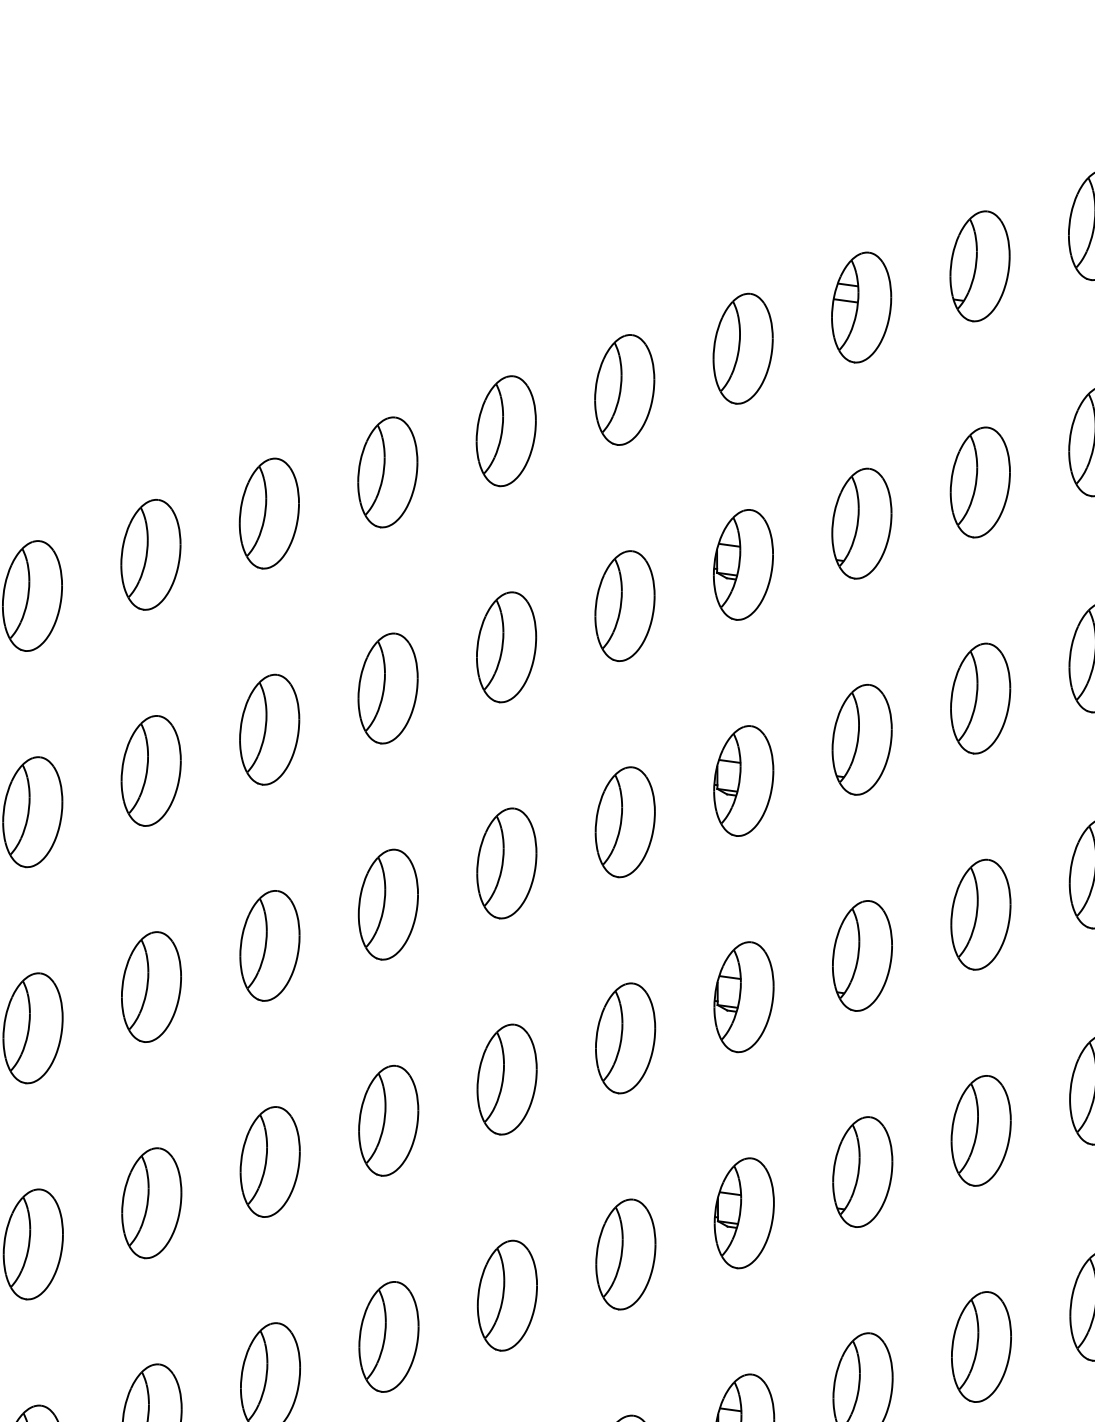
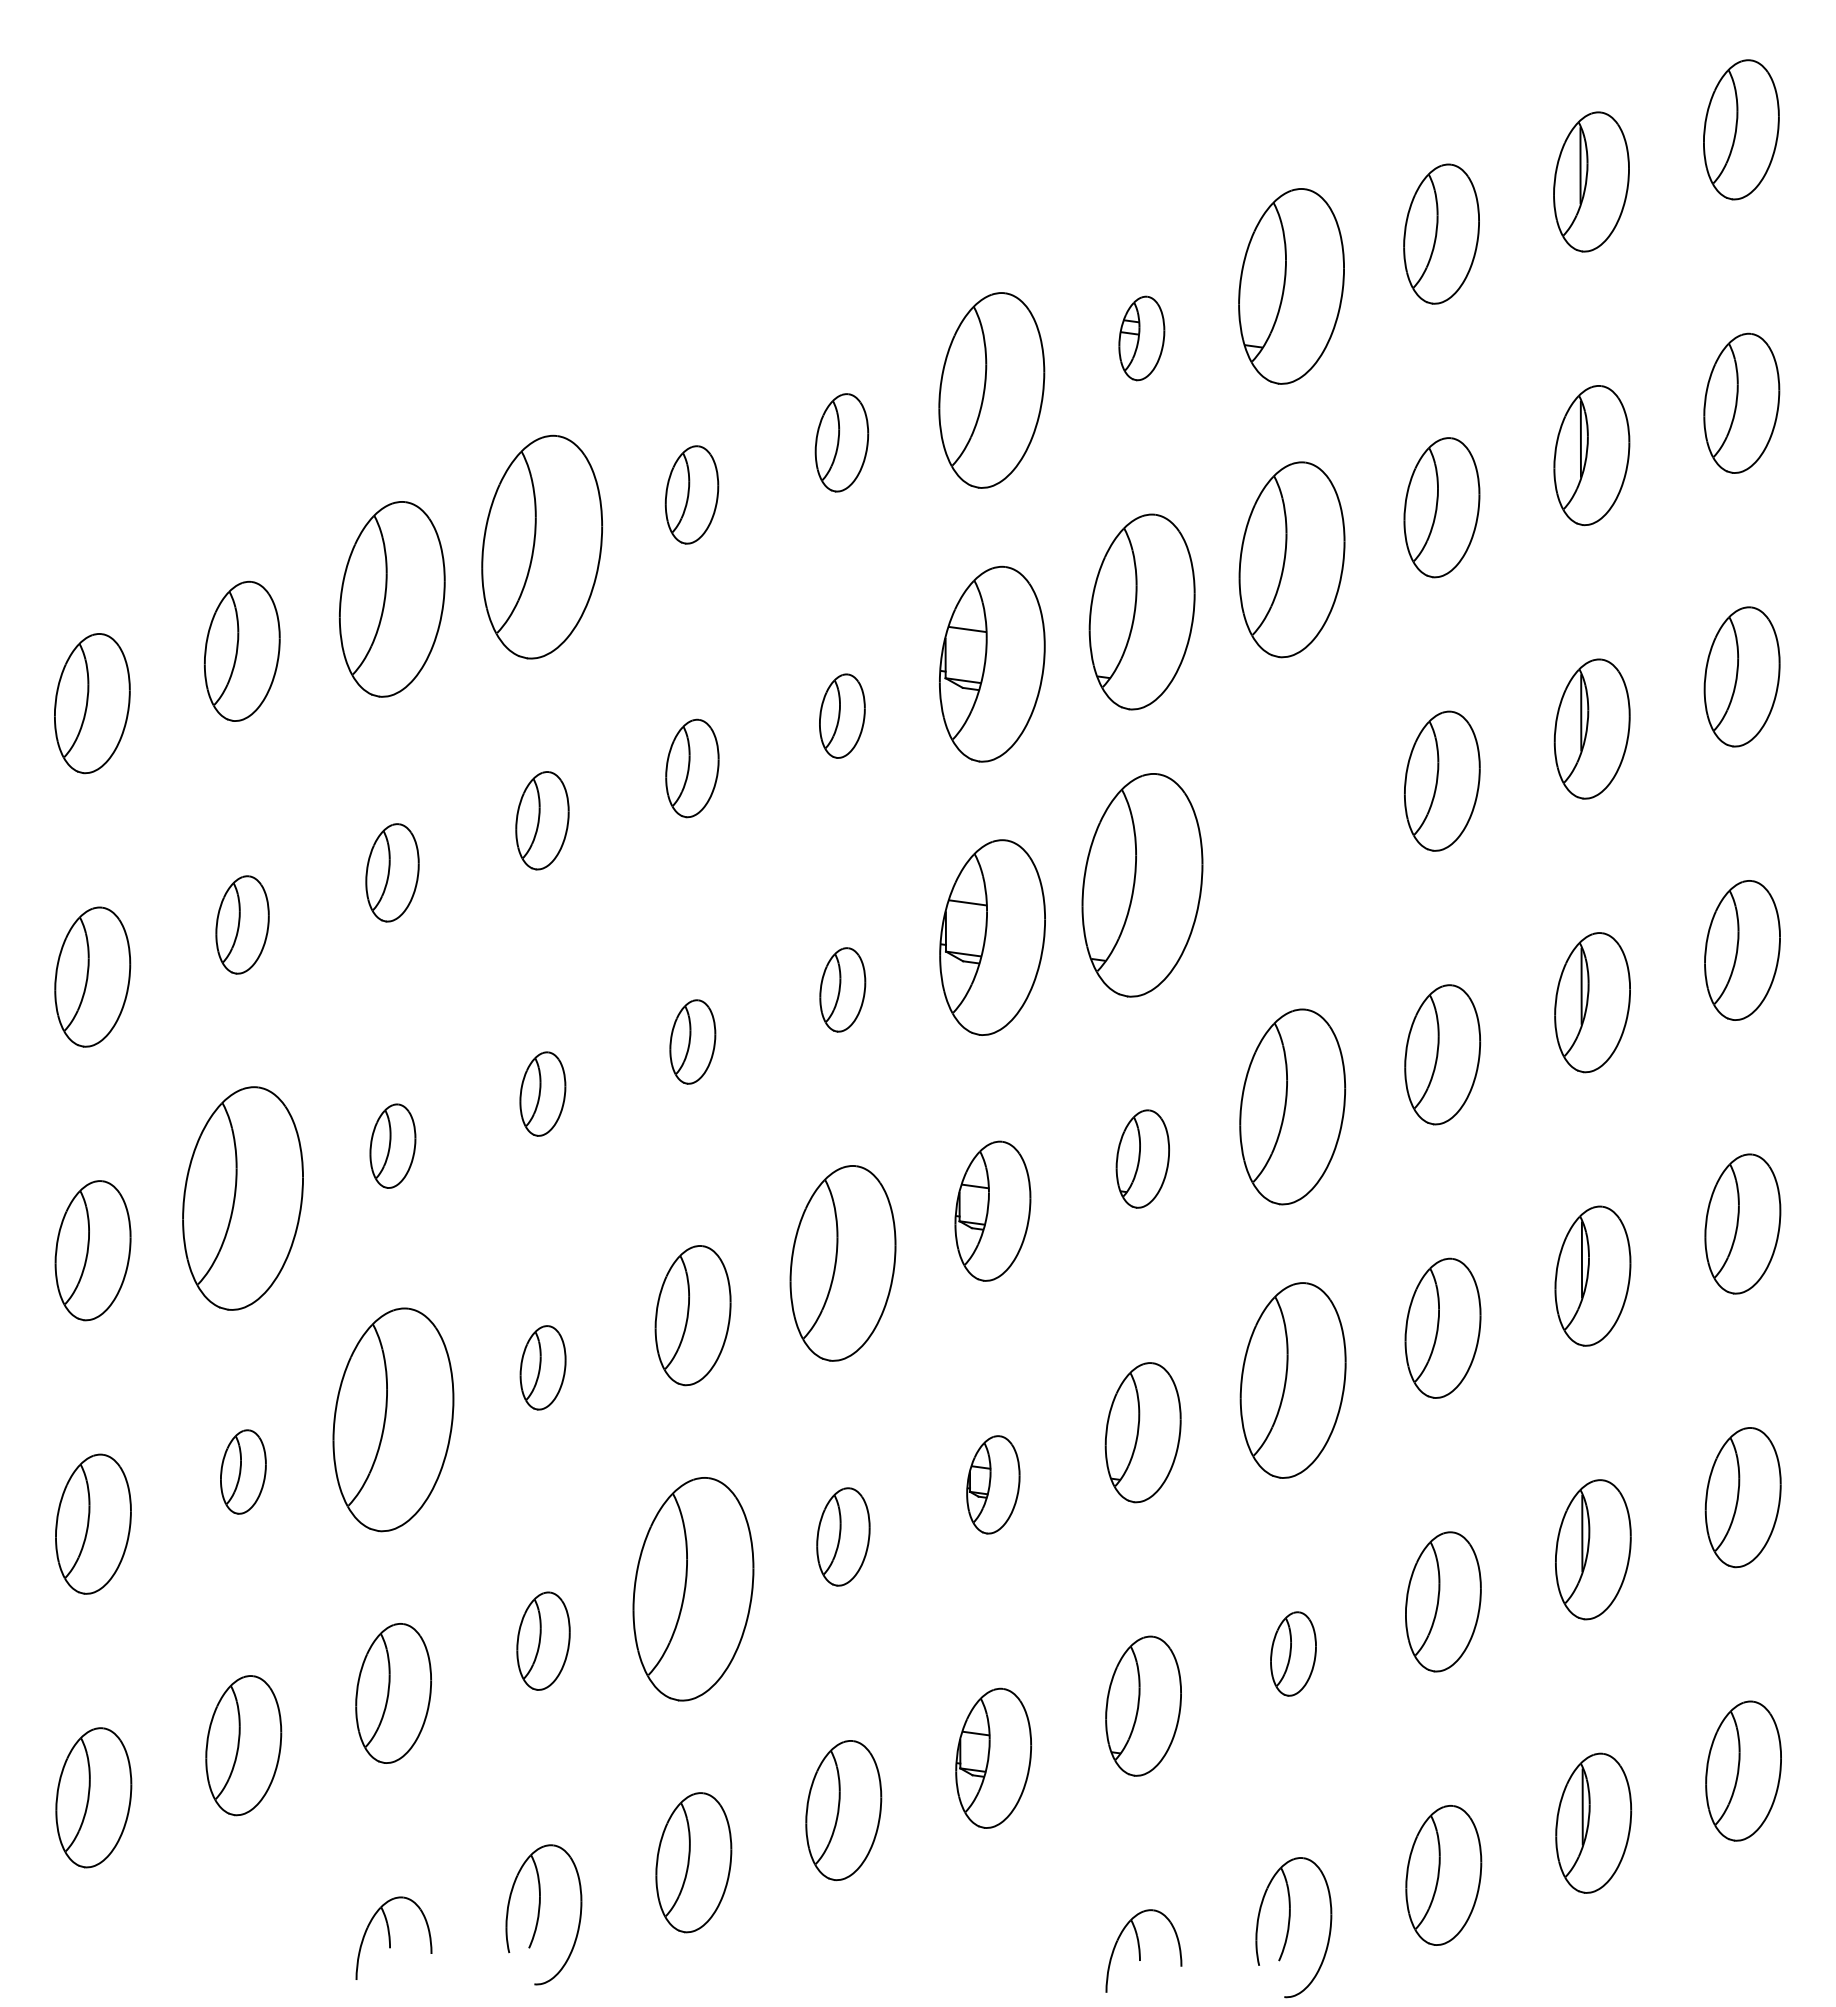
part: (979, 265) -> (1291, 285), size x1.4
part: (861, 307) -> (1141, 338), size x0.6
part: (742, 348) -> (991, 390), size x1.4
part: (624, 389) -> (841, 442), size x0.7
part: (505, 430) -> (691, 494), size x0.7
part: (387, 471) -> (541, 546), size x1.6
part: (979, 482) -> (1291, 559), size x1.4
part: (268, 513) -> (391, 598), size x1.4
part: (861, 523) -> (1141, 611), size x1.4
part: (742, 564) -> (991, 663), size x1.4
part: (625, 605) -> (842, 715), size x0.6
part: (506, 647) -> (692, 768), size x0.7
part: (388, 688) -> (542, 820), size x0.7
part: (980, 697) -> (1292, 832), removed
part: (269, 729) -> (392, 872), size x0.7
part: (862, 739) -> (1142, 885), size x1.6
part: (151, 770) -> (242, 924), size x0.7
part: (743, 780) -> (992, 937), size x1.4
part: (625, 821) -> (842, 989), size x0.6
part: (506, 863) -> (692, 1041), size x0.6
part: (388, 904) -> (542, 1093), size x0.6
part: (980, 914) -> (1292, 1106), size x1.4
part: (269, 945) -> (392, 1145), size x0.6
part: (862, 955) -> (1142, 1158), size x0.7
part: (151, 987) -> (242, 1198), size x1.6
part: (625, 1038) -> (842, 1263), size x1.4
part: (388, 1120) -> (542, 1367), size x0.6
part: (980, 1130) -> (1292, 1380), size x1.4
part: (269, 1161) -> (392, 1419), size x1.6
part: (151, 1202) -> (243, 1471), size x0.6
part: (744, 1213) -> (993, 1484), size x0.7
part: (625, 1254) -> (843, 1536), size x0.7
part: (507, 1295) -> (693, 1588), size x1.6
part: (388, 1336) -> (543, 1640), size x0.7
part: (981, 1346) -> (1293, 1653), size x0.6

